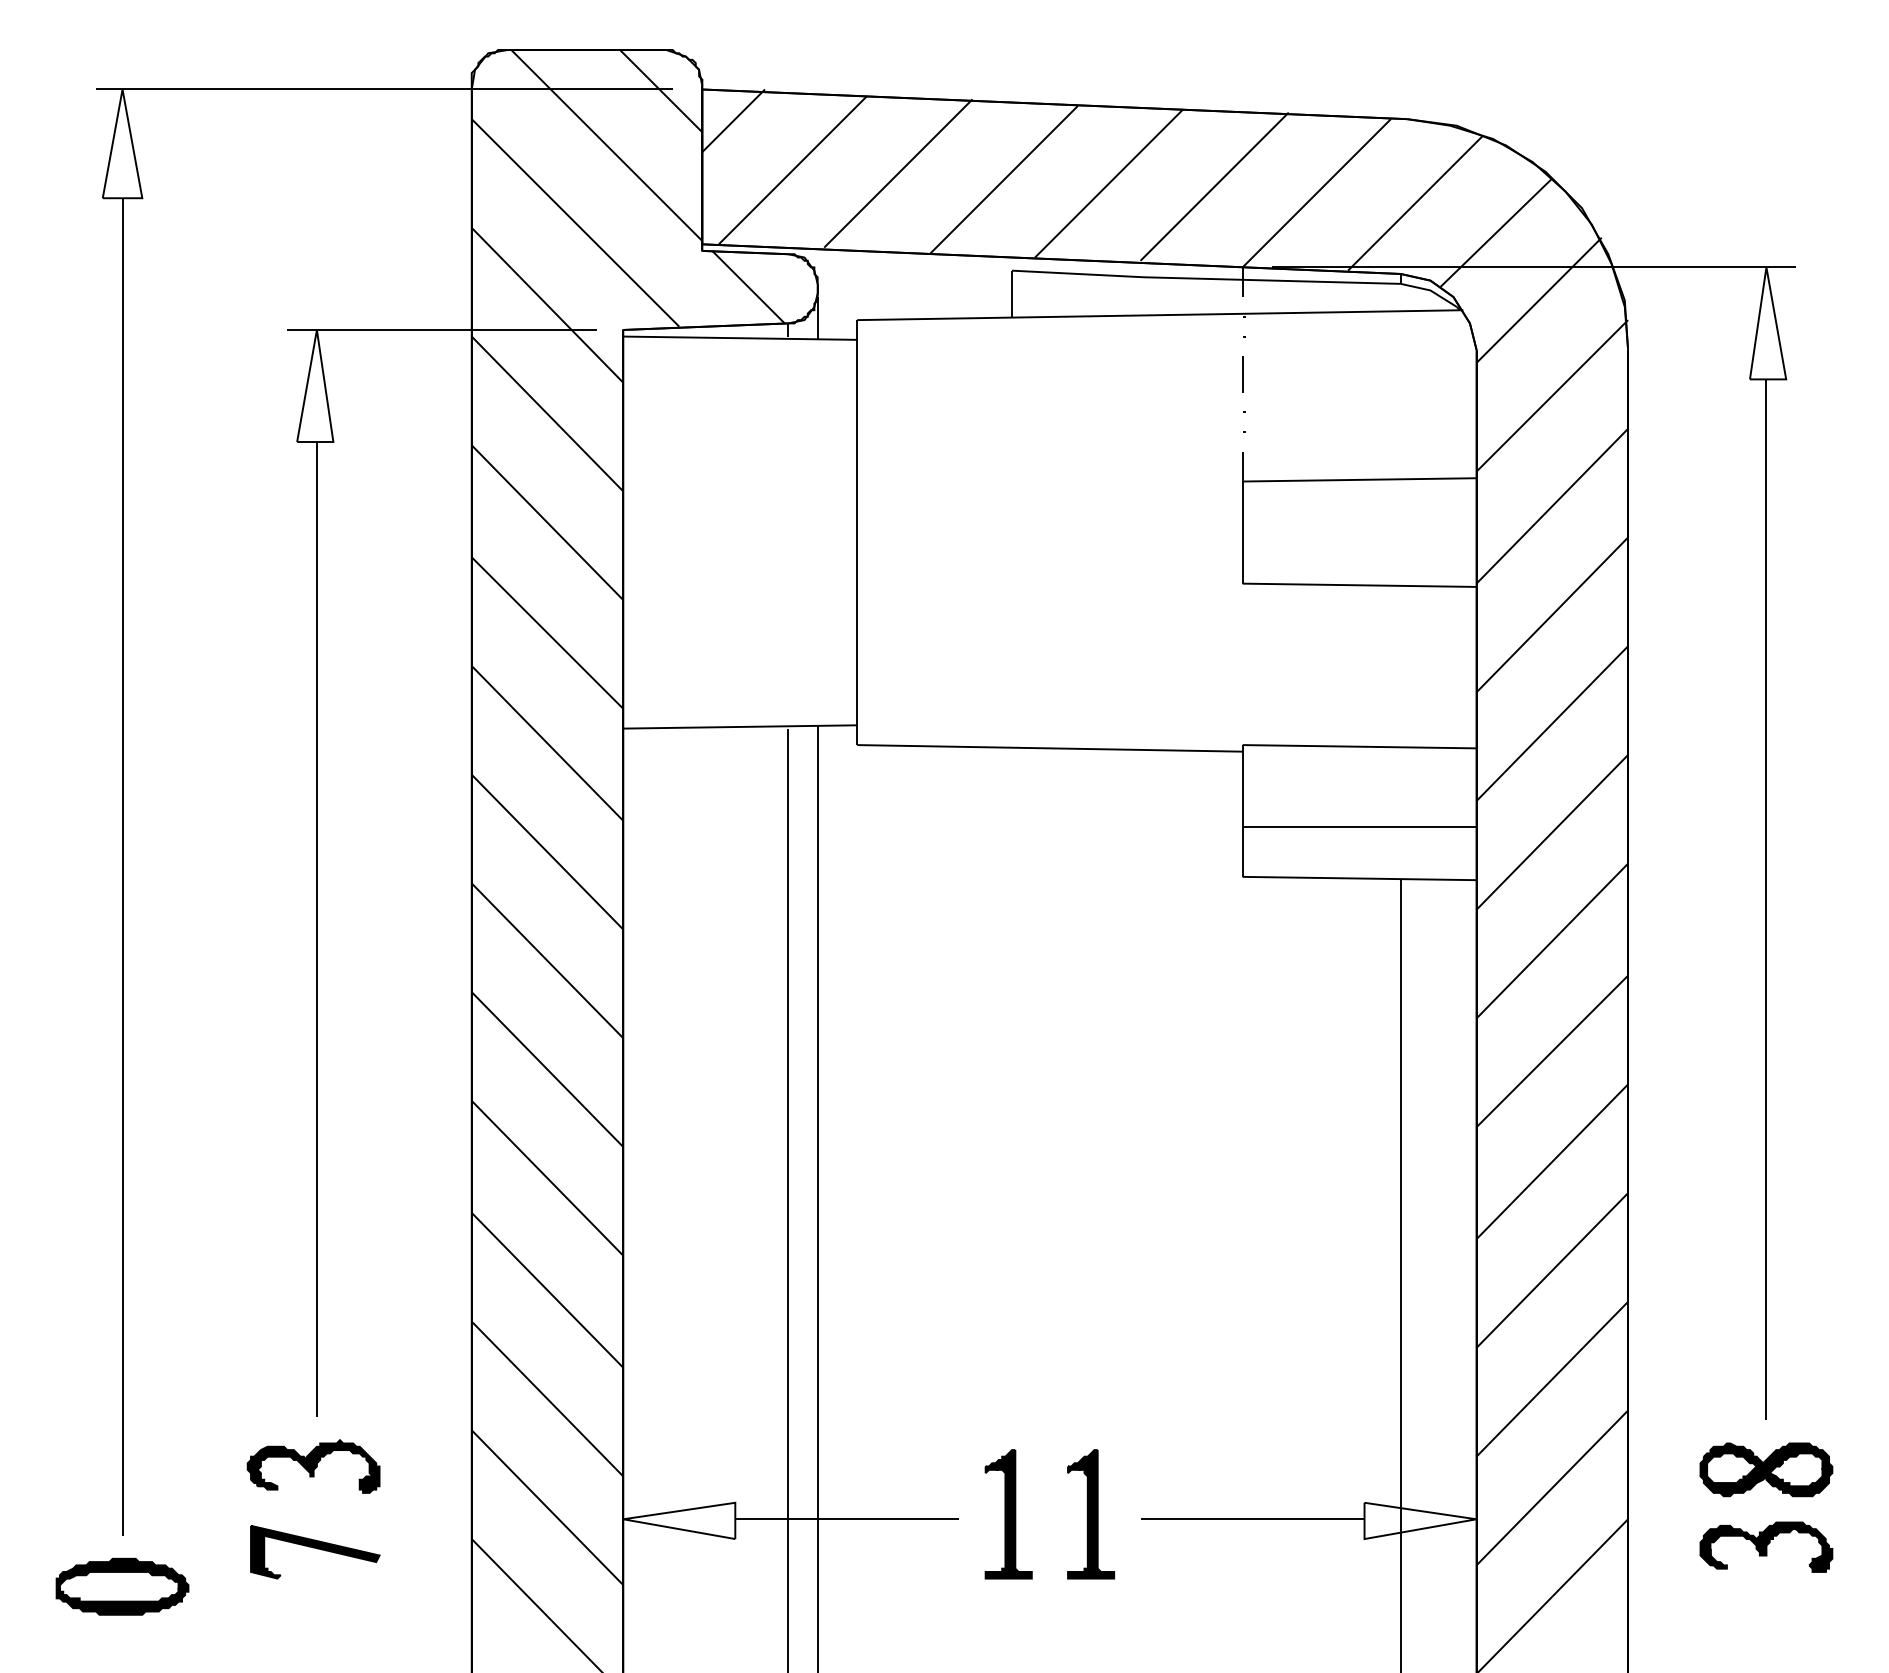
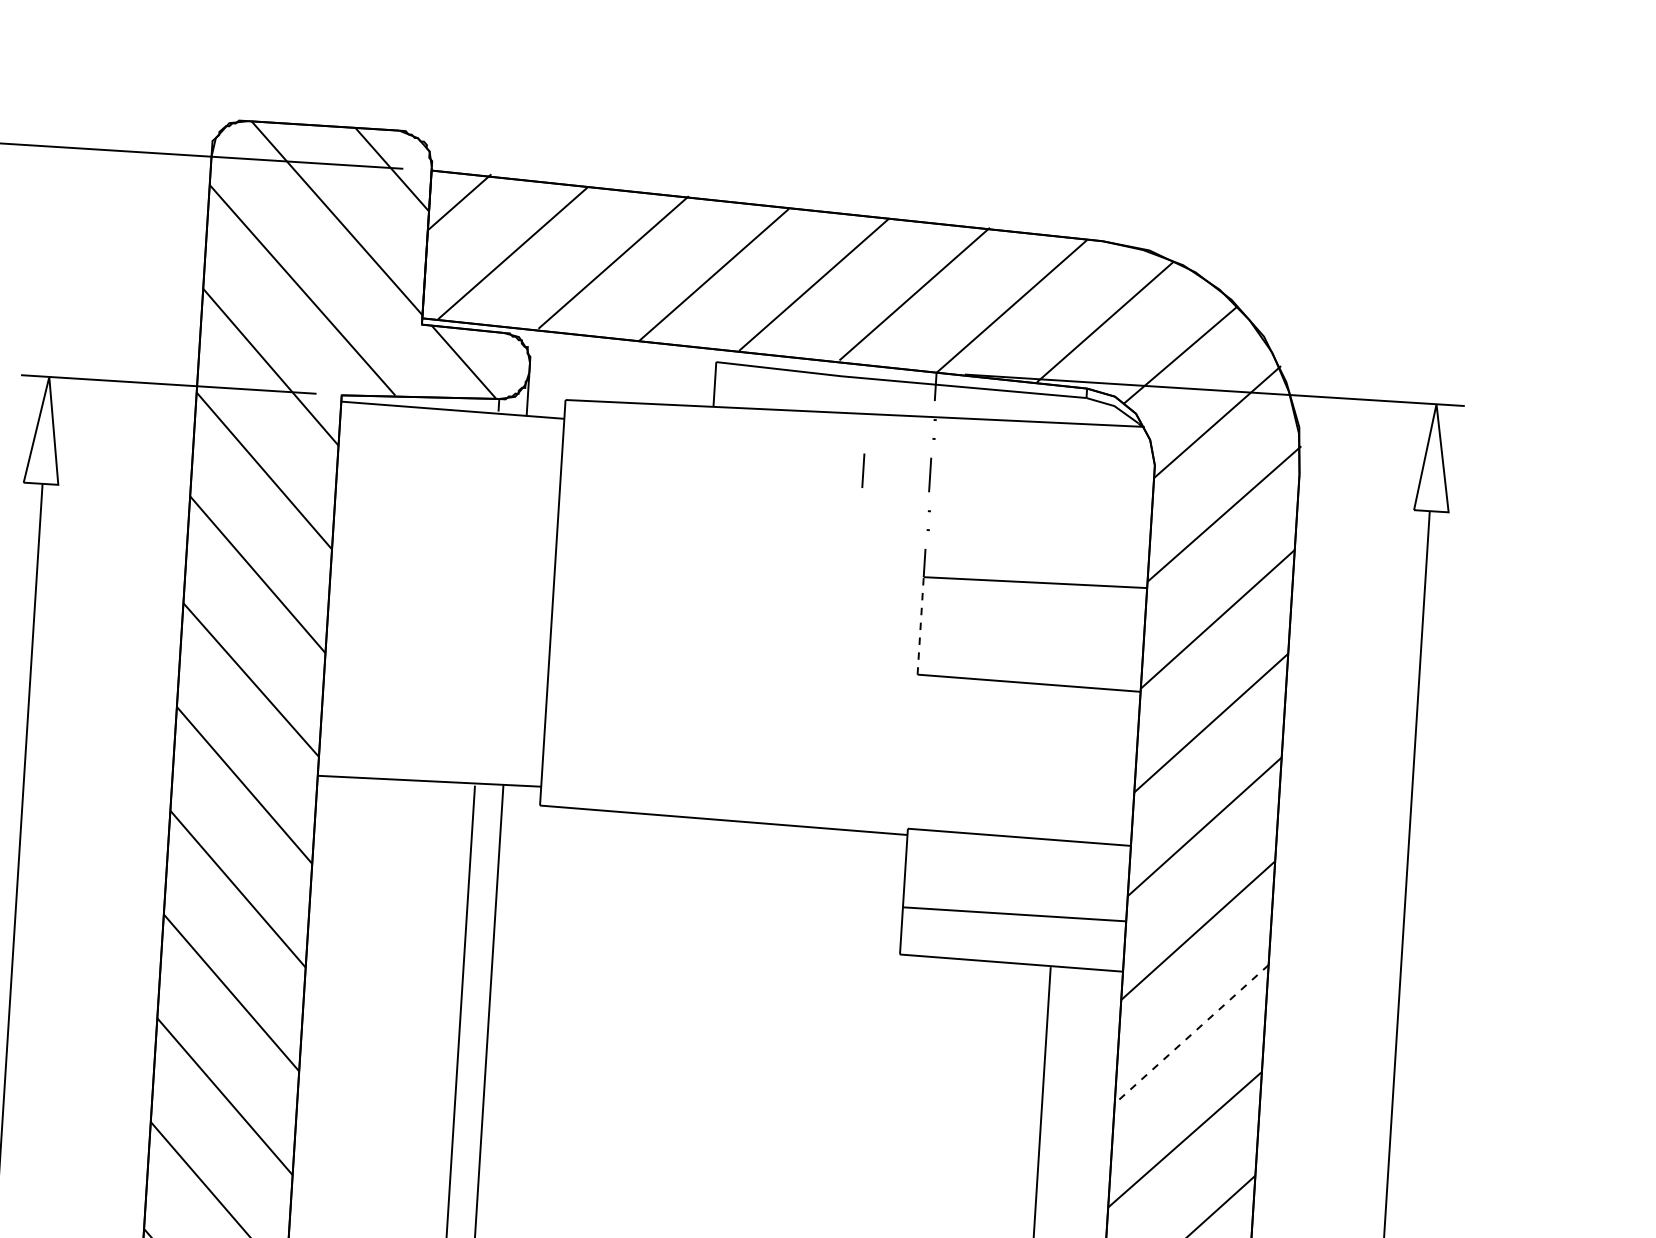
line: (1172, 374) -> (863, 470), added
line: (1242, 532) -> (920, 625), solid -> dashed
line: (1551, 941) -> (1190, 1034), solid -> dashed

